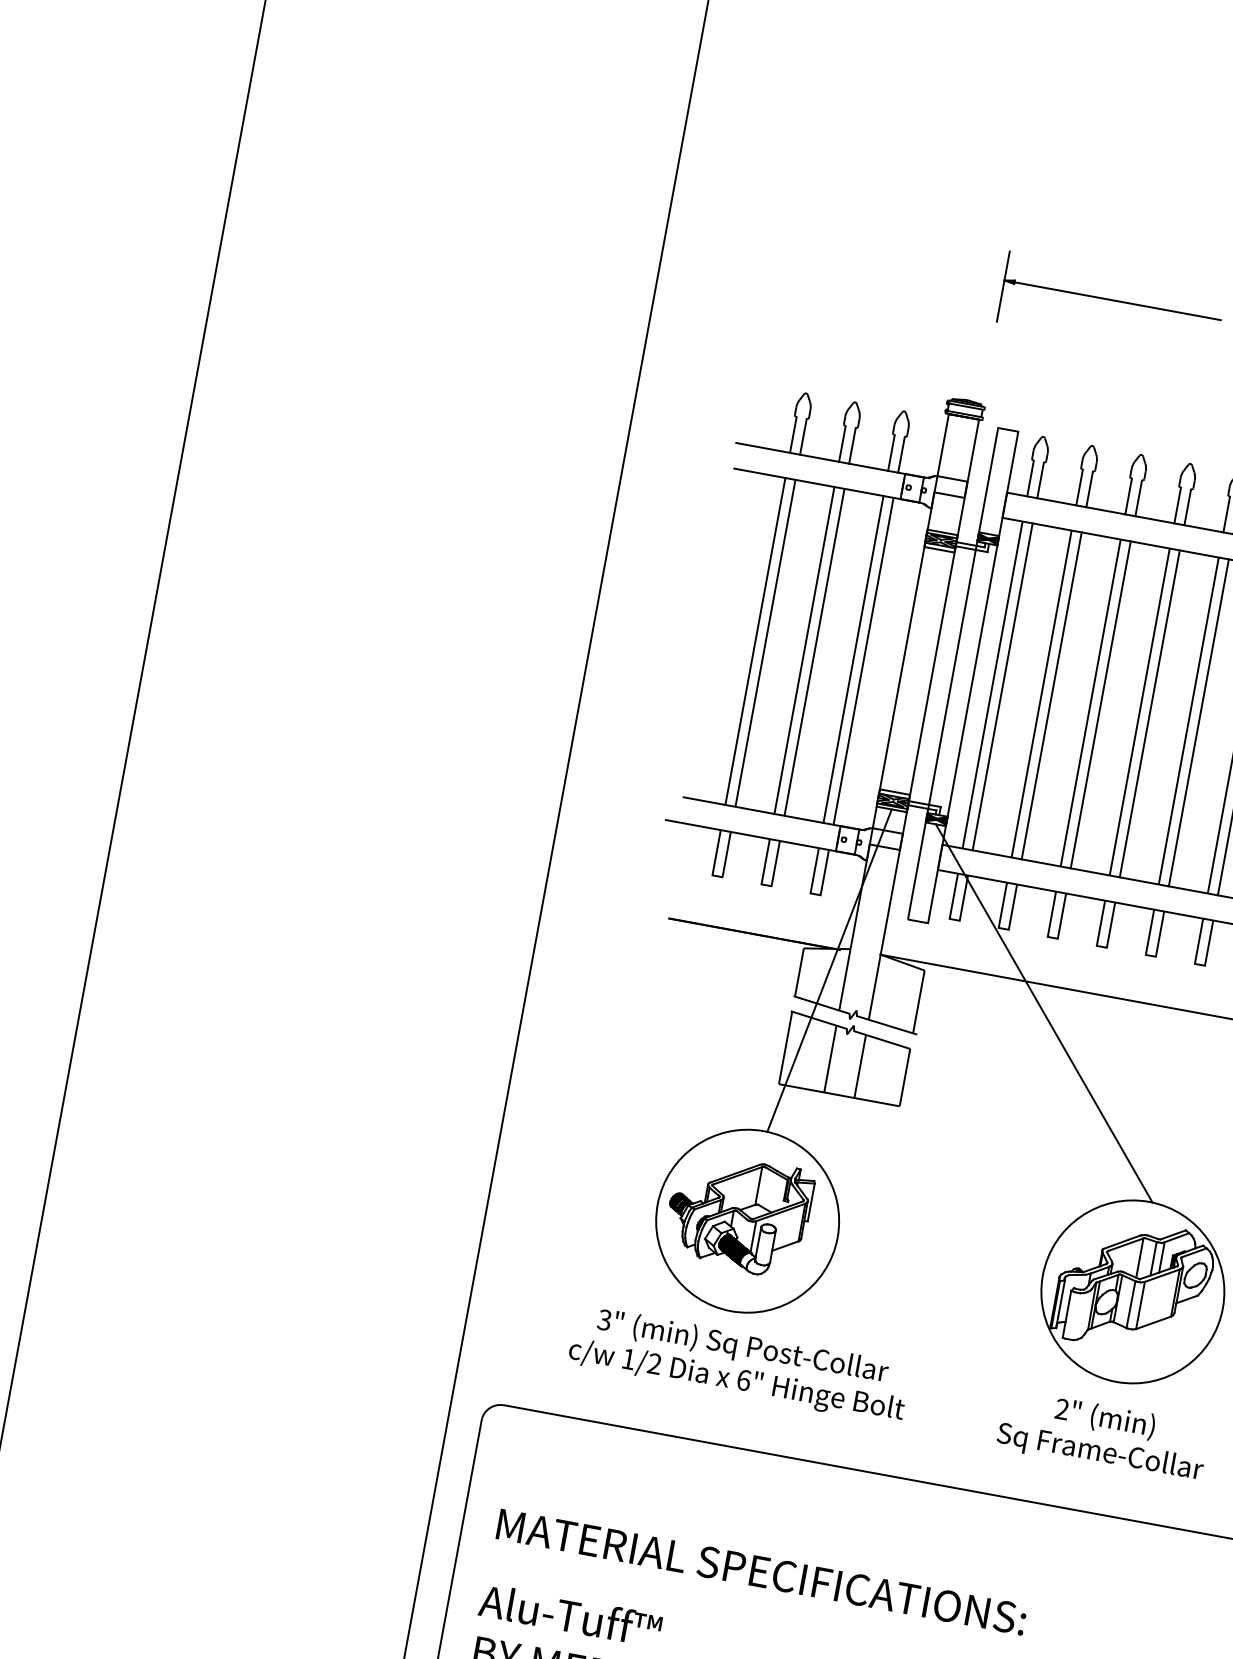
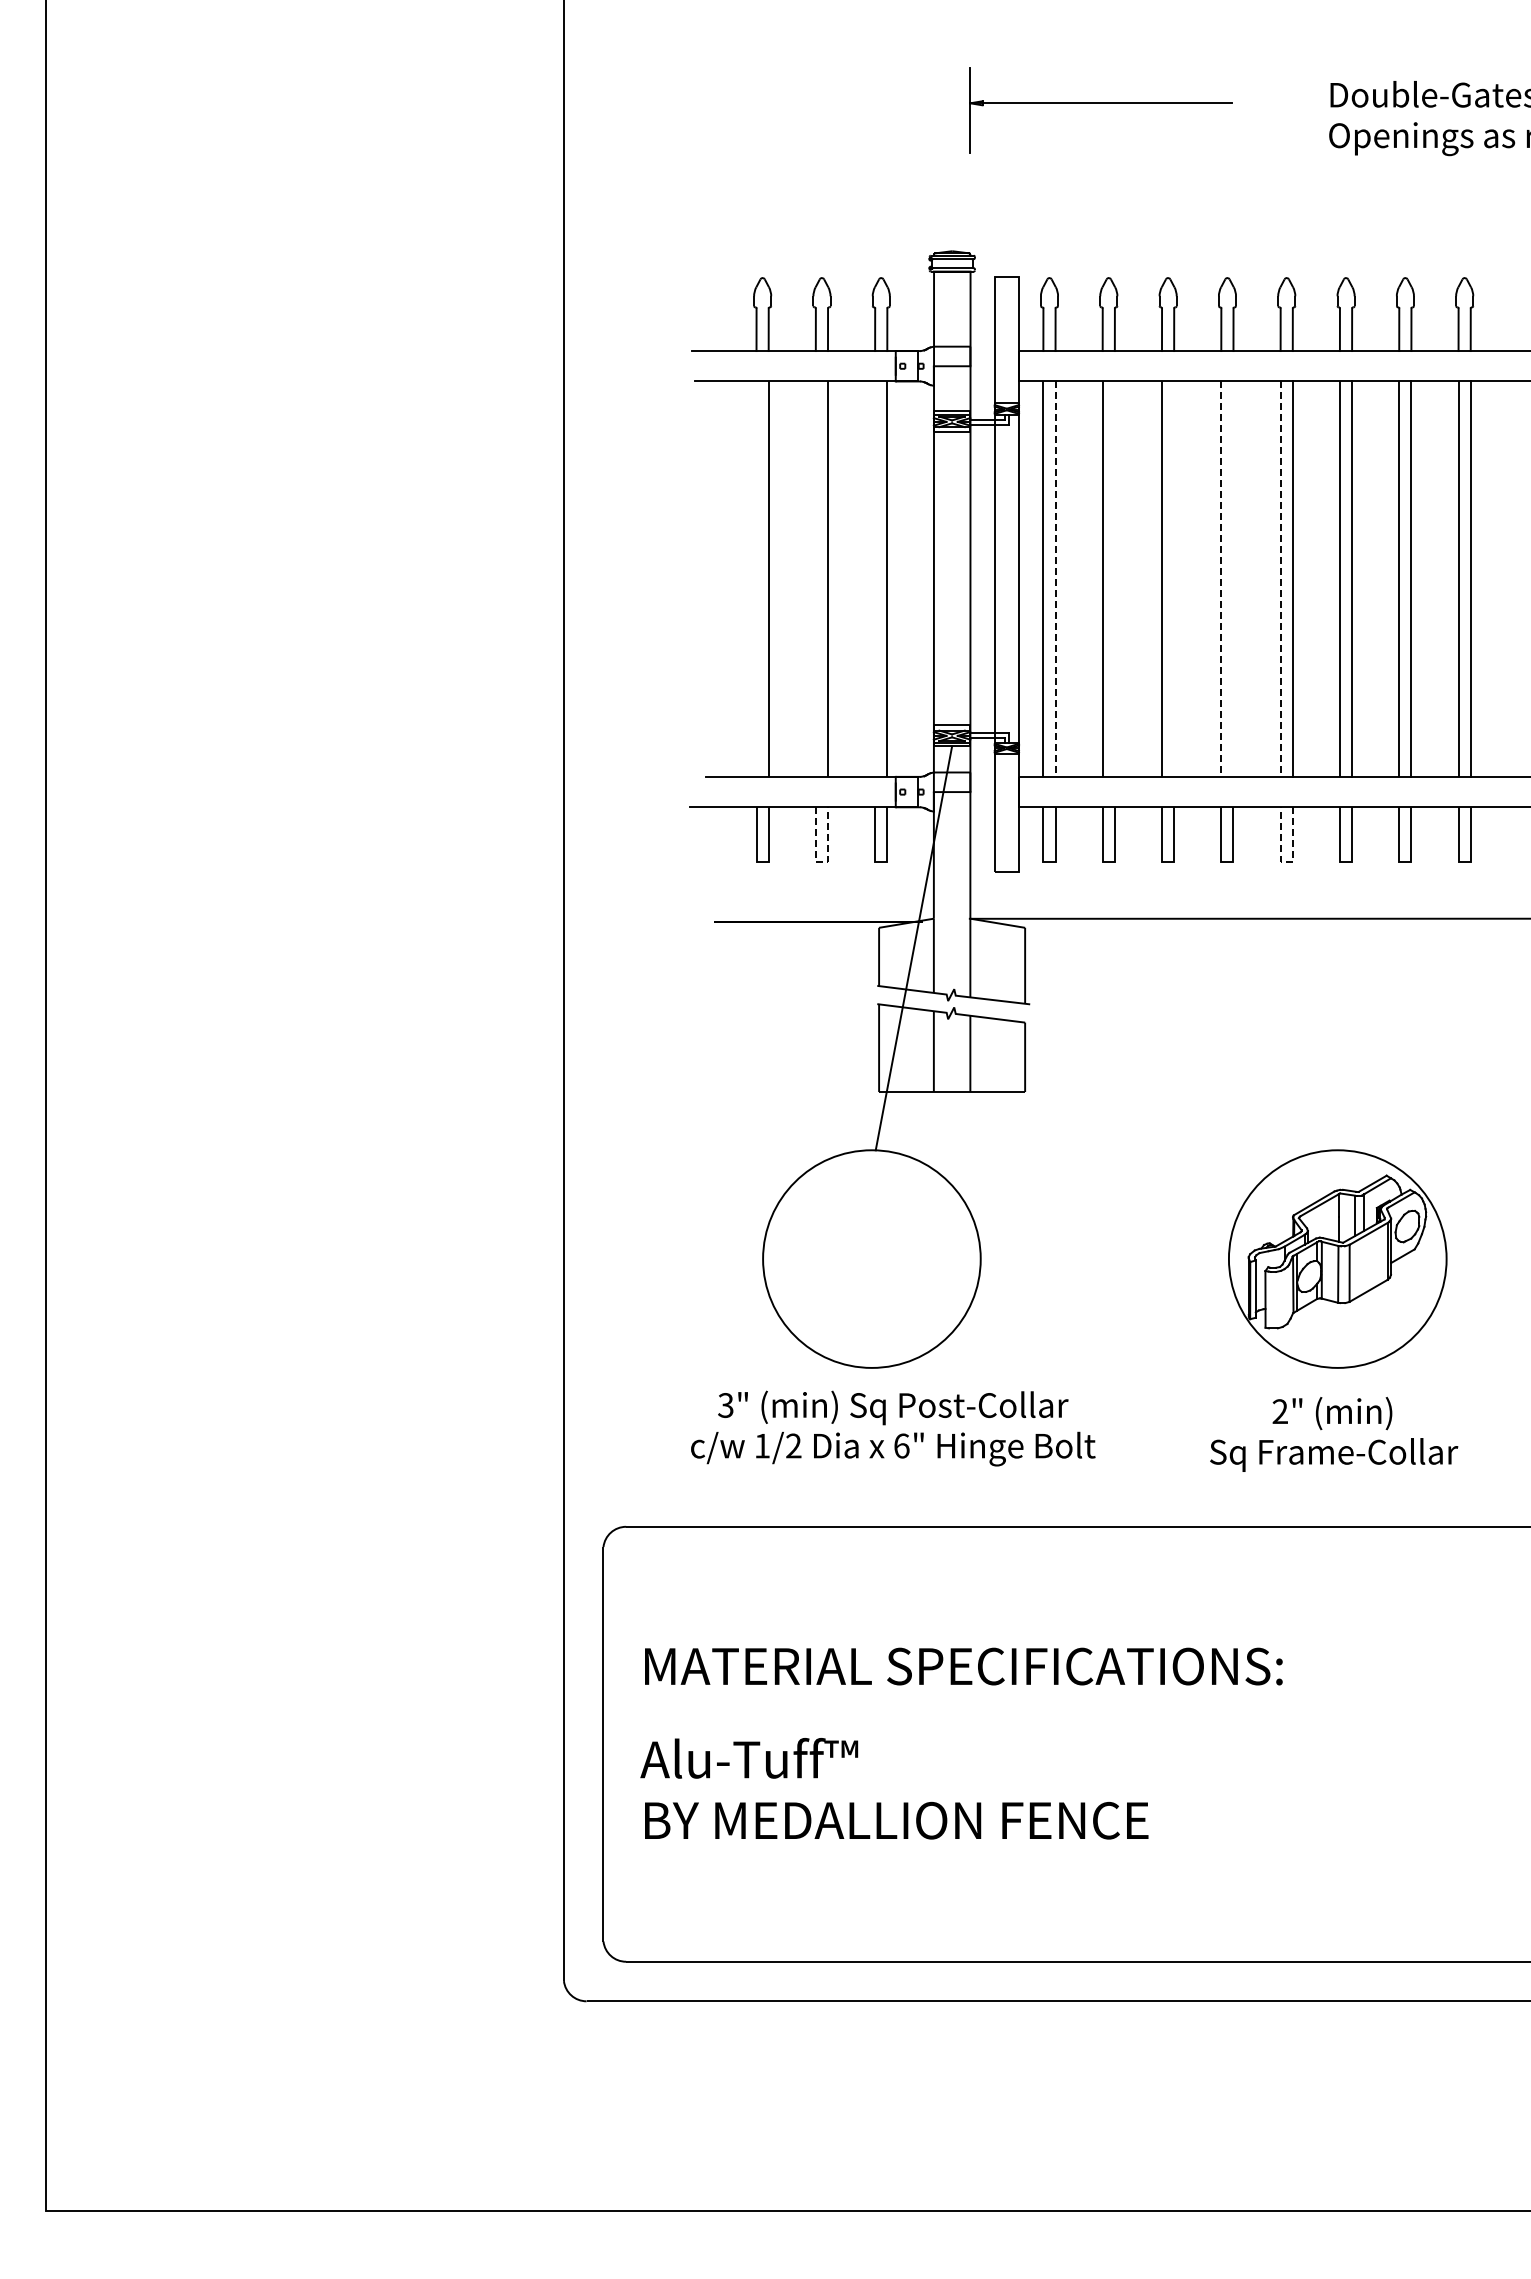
line: (755, 640) -> (756, 578), removed
line: (804, 649) -> (815, 578), removed
line: (853, 658) -> (875, 578), removed
line: (1002, 687) -> (1055, 579), solid -> dashed
line: (1051, 695) -> (1114, 578), removed
line: (1101, 704) -> (1174, 578), removed
line: (1139, 712) -> (1221, 579), solid -> dashed
line: (1149, 713) -> (1233, 578), removed
line: (1188, 721) -> (1280, 579), solid -> dashed
line: (766, 885) -> (822, 862), solid -> dashed
line: (1150, 956) -> (1286, 862), solid -> dashed
line: (1043, 1013) -> (1173, 952), removed
part: (738, 1213) -> (859, 1252), removed

